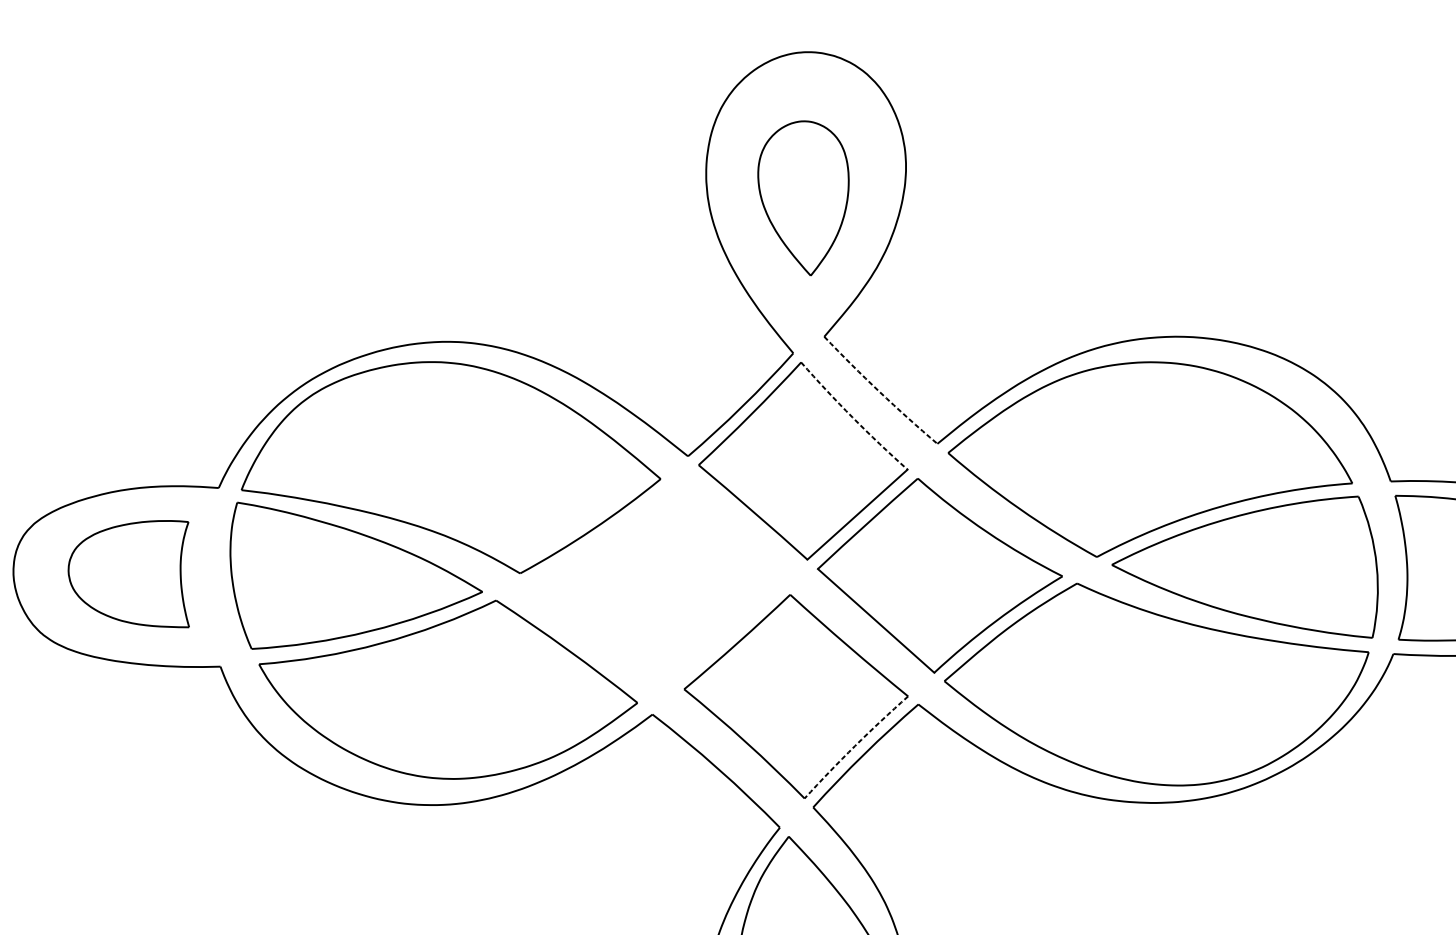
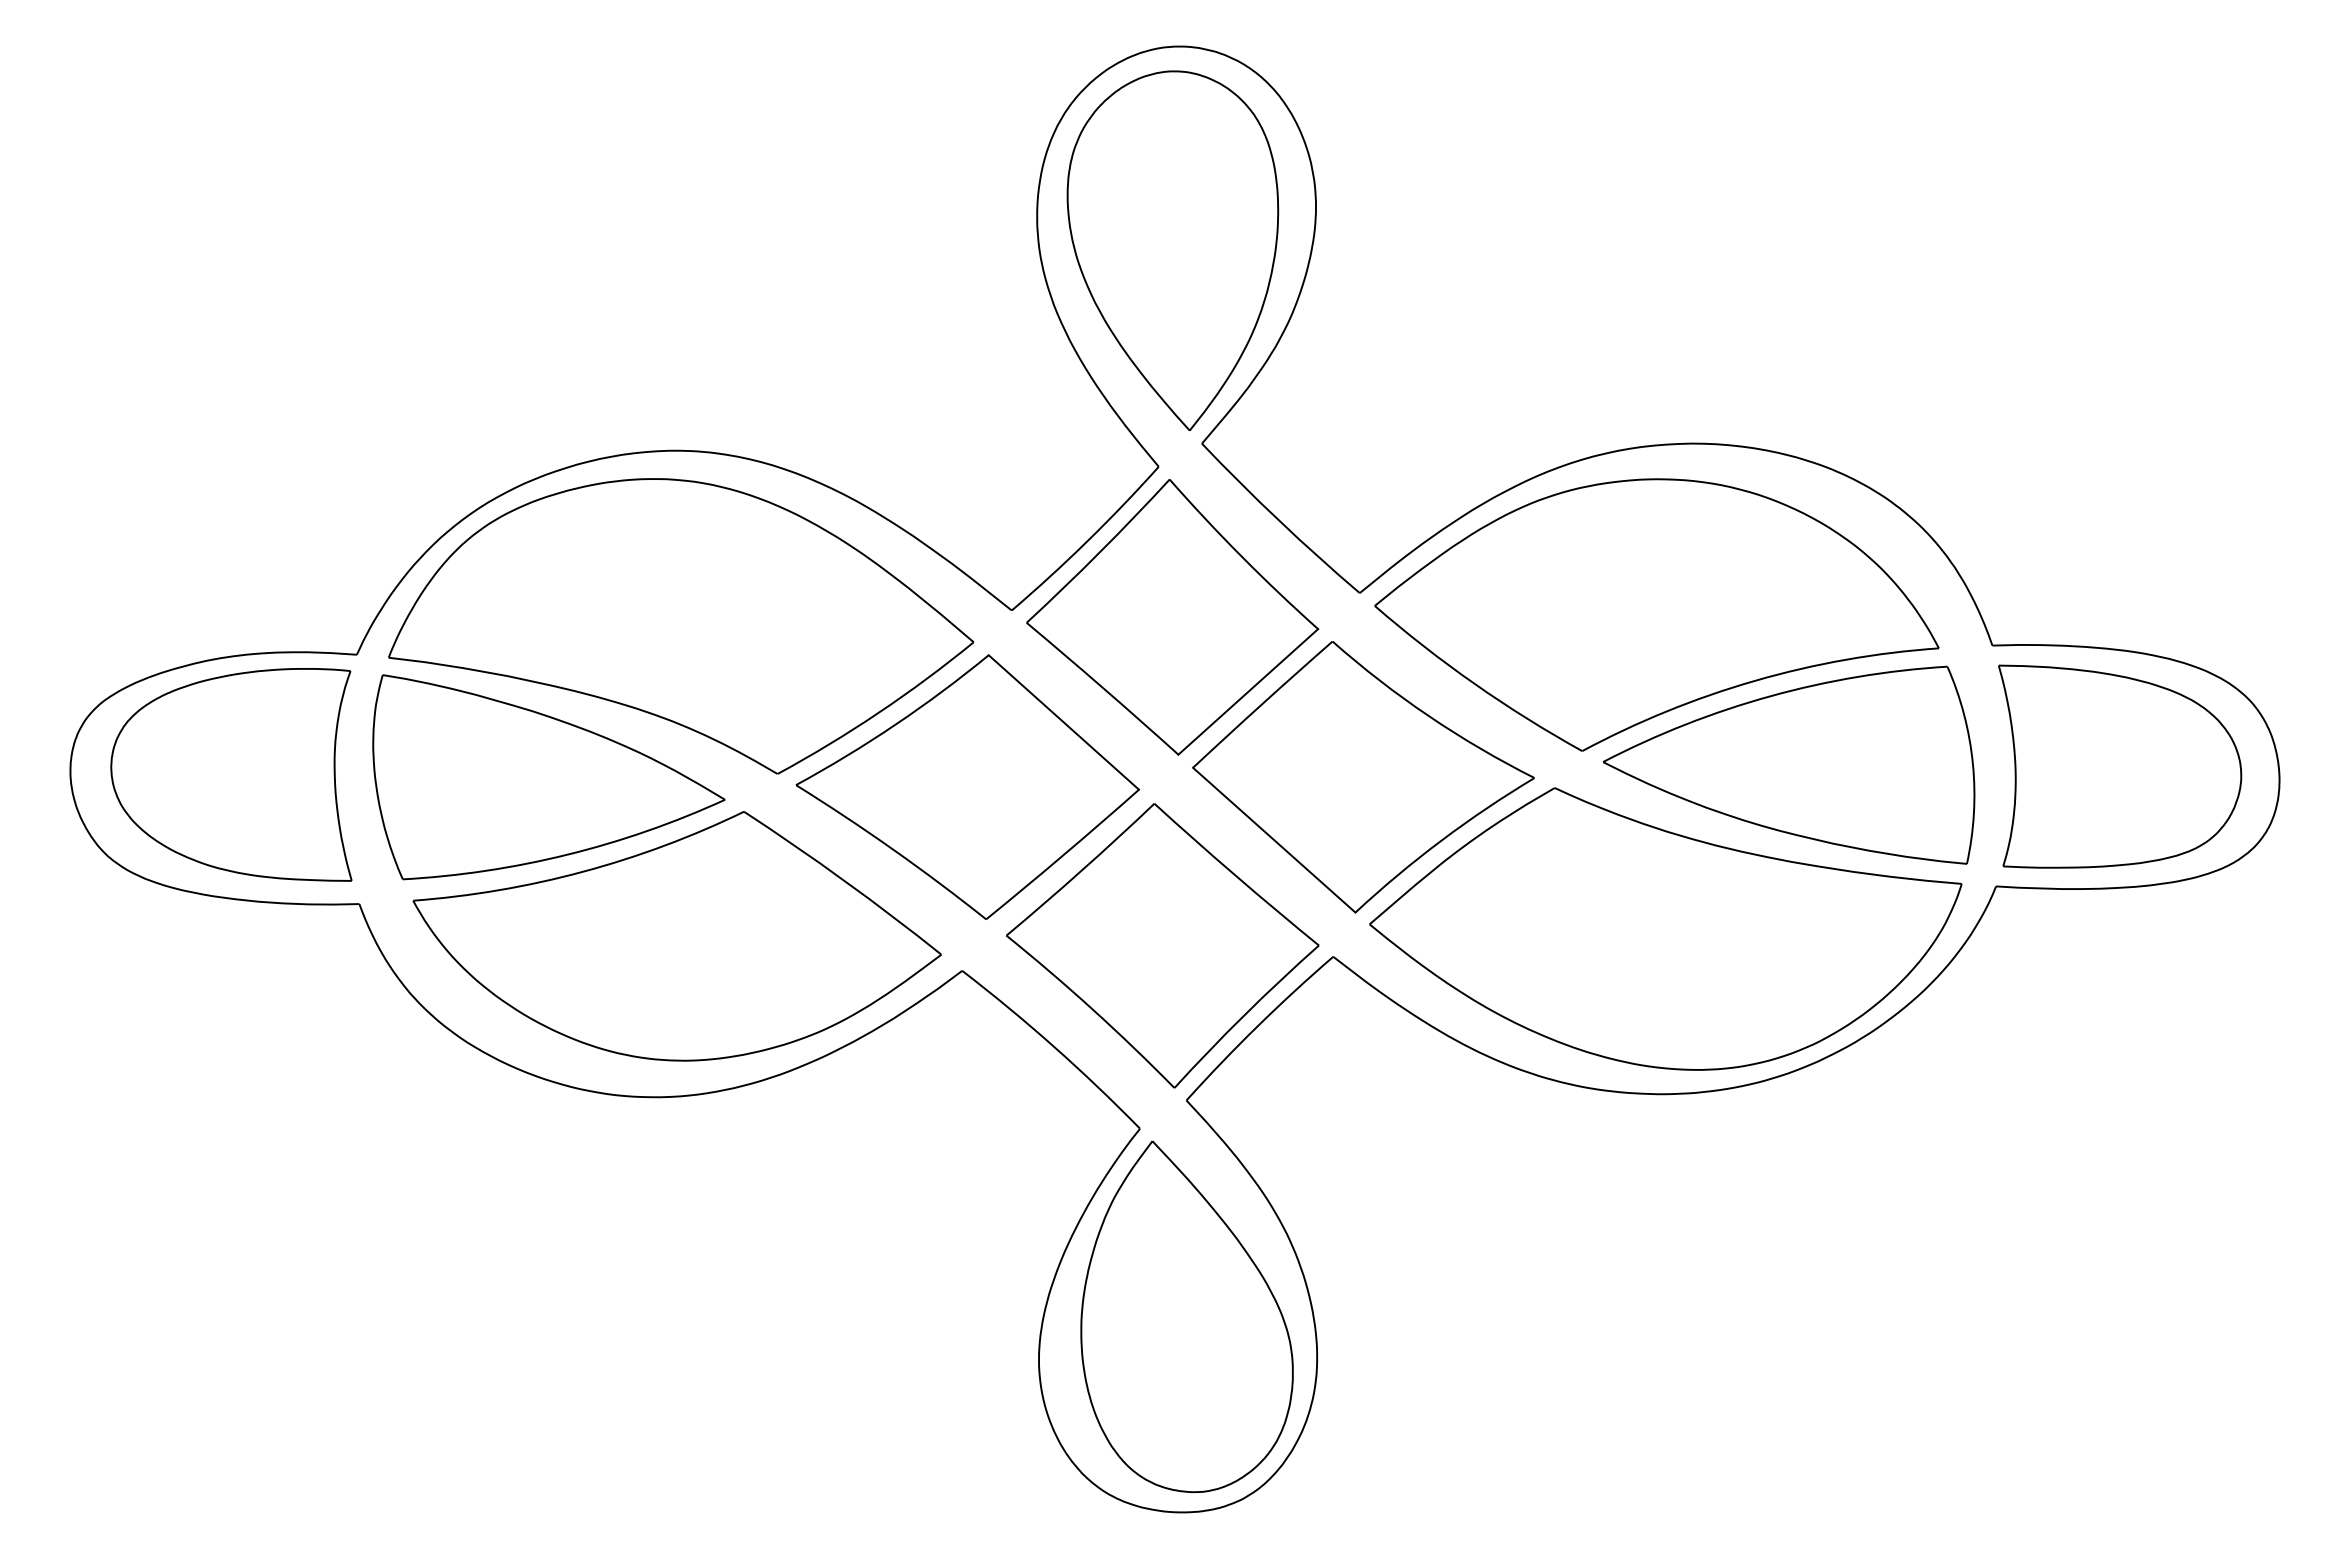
part: (803, 198) -> (1172, 250), size x1.67
arc: (879, 391) -> (1278, 520), dashed -> solid
arc: (852, 417) -> (1241, 556), dashed -> solid
part: (128, 573) -> (231, 774), size x1.43
part: (656, 582) -> (967, 786), added
arc: (854, 745) -> (1244, 1014), dashed -> solid

